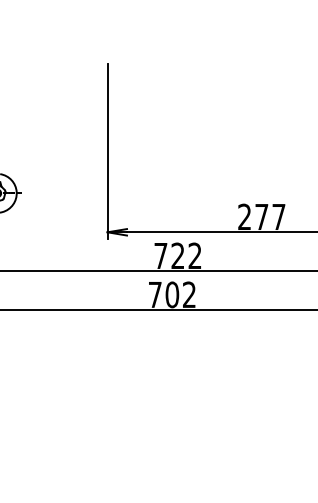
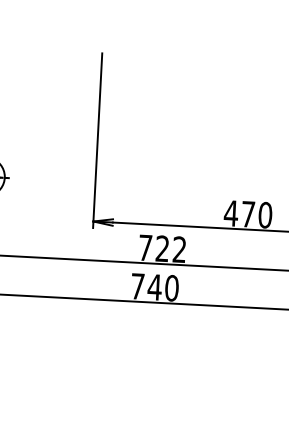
text: (261, 216) -> (247, 213), 277 -> 470
text: (180, 294) -> (163, 287), 702 -> 740

